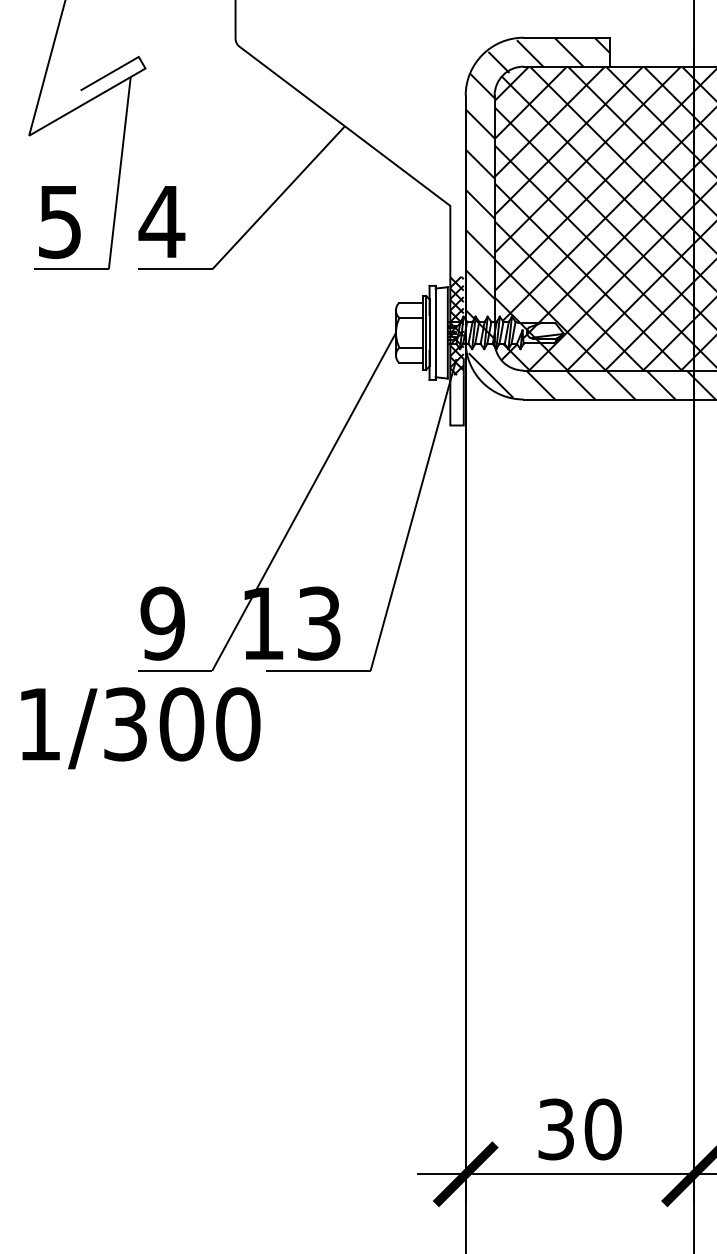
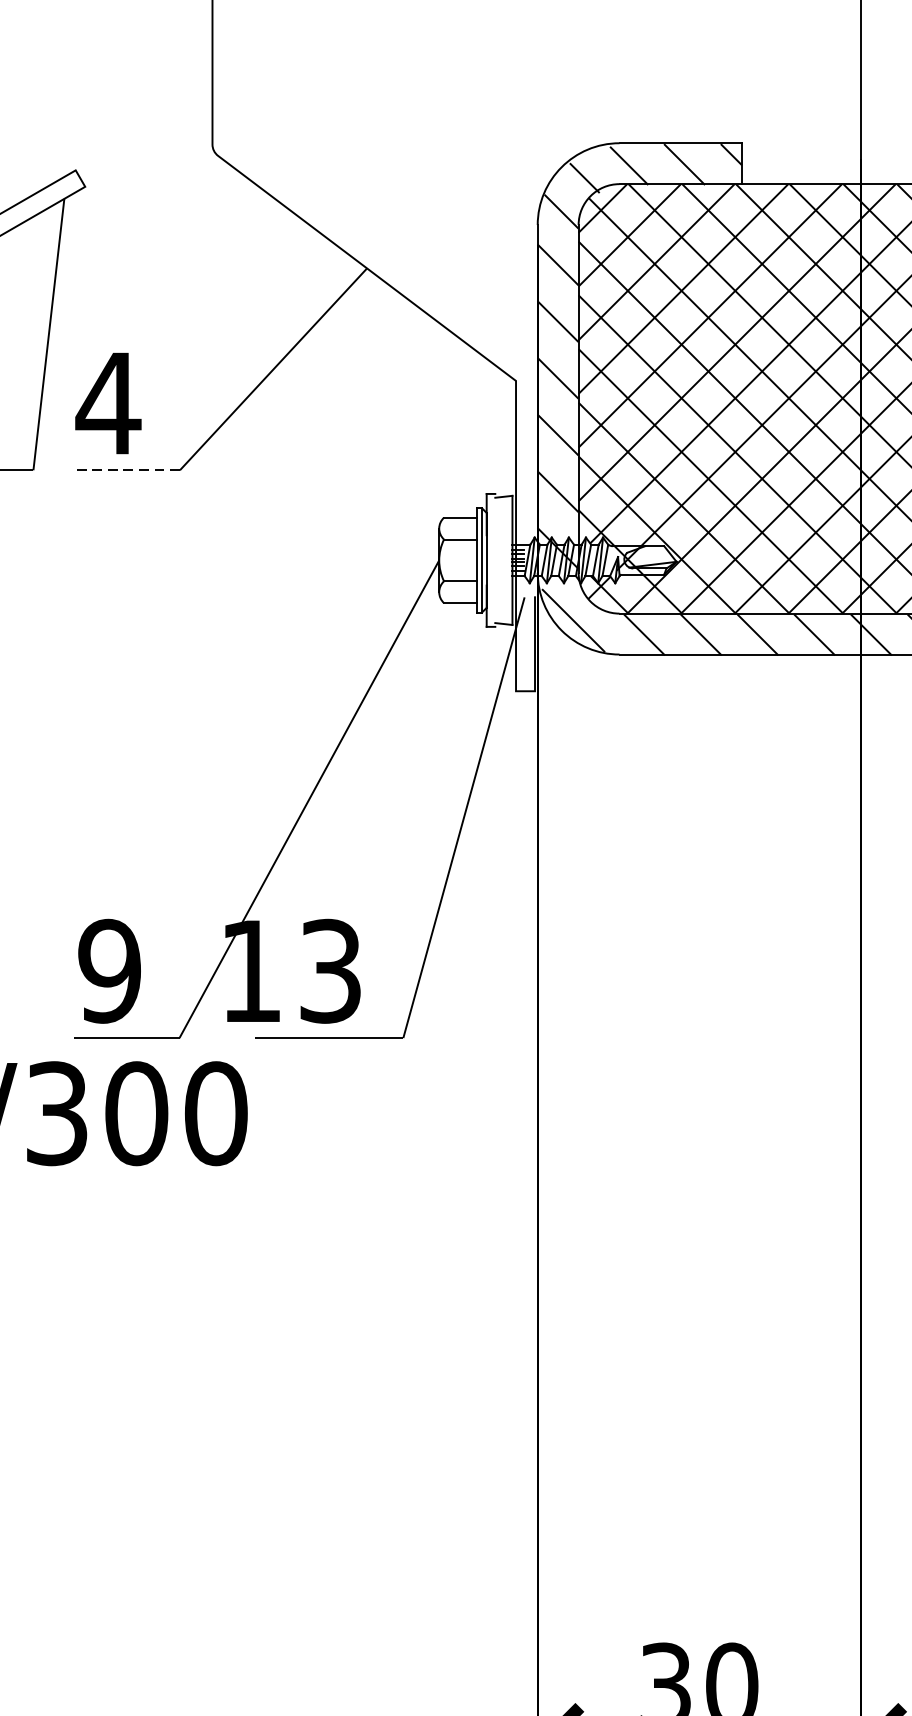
line: (174, 269) -> (126, 470), solid -> dashed
hatch: (456, 325) -> (524, 549), removed
line: (435, 332) -> (495, 559), removed

